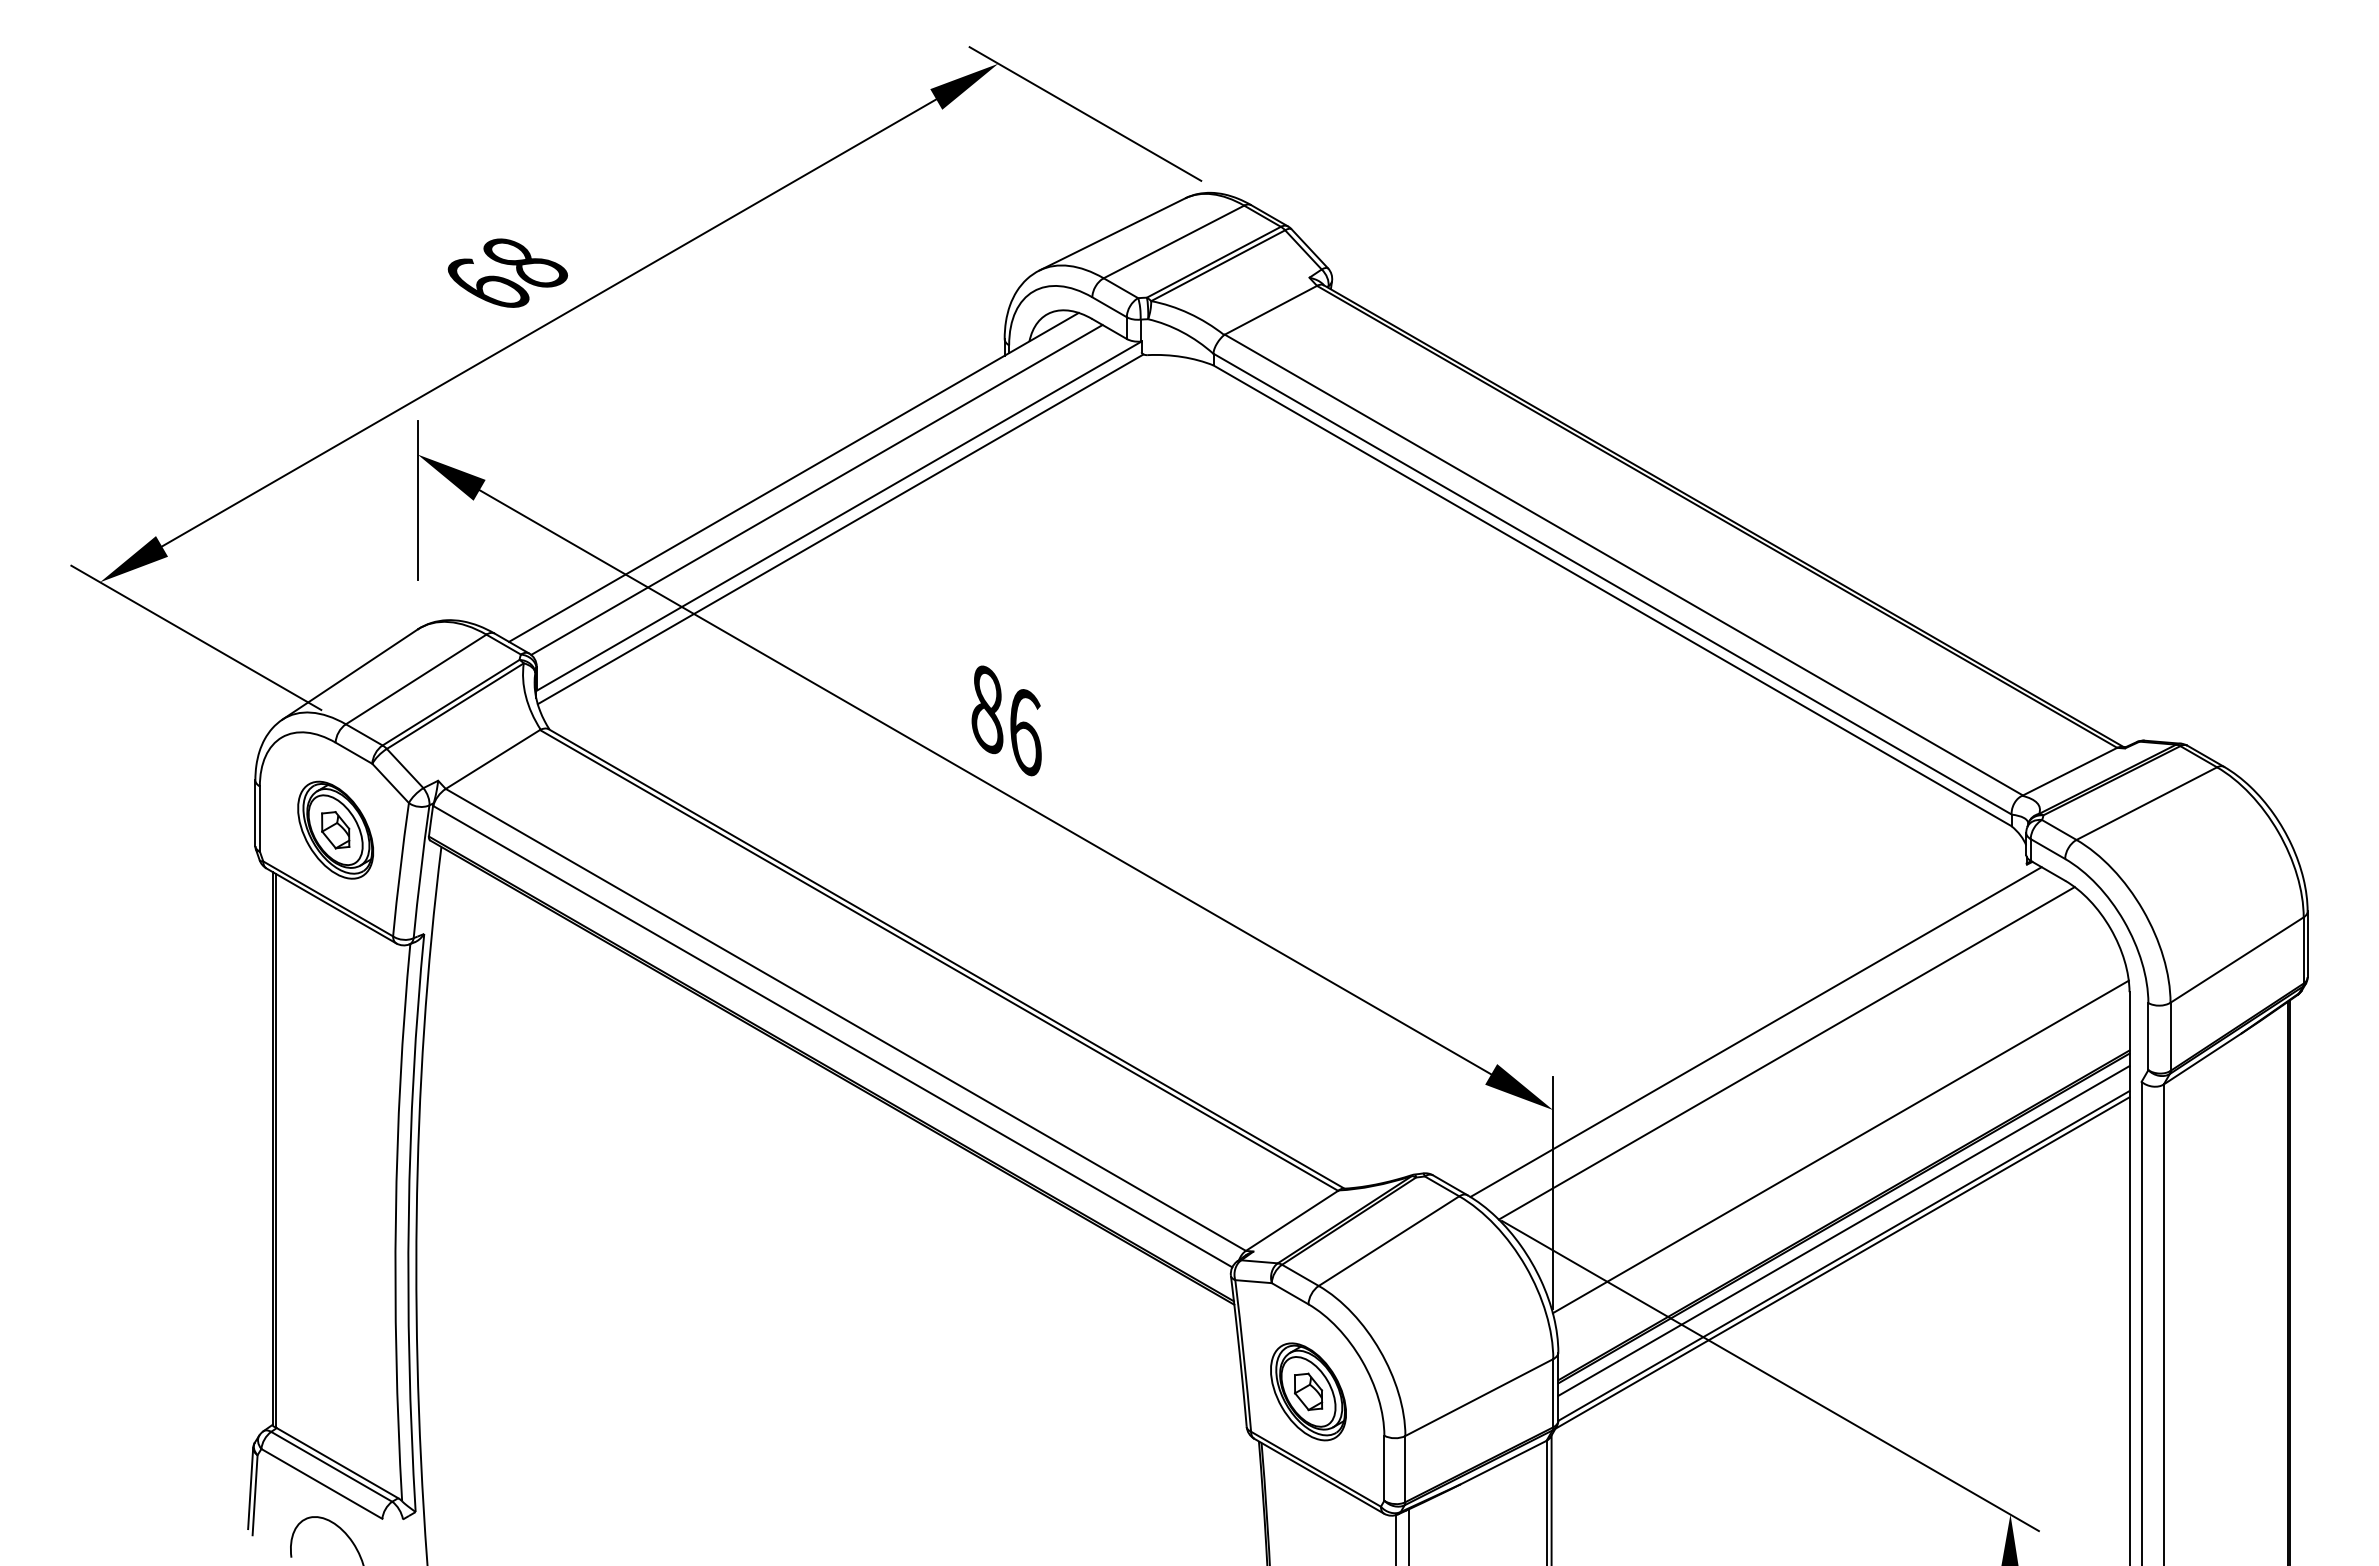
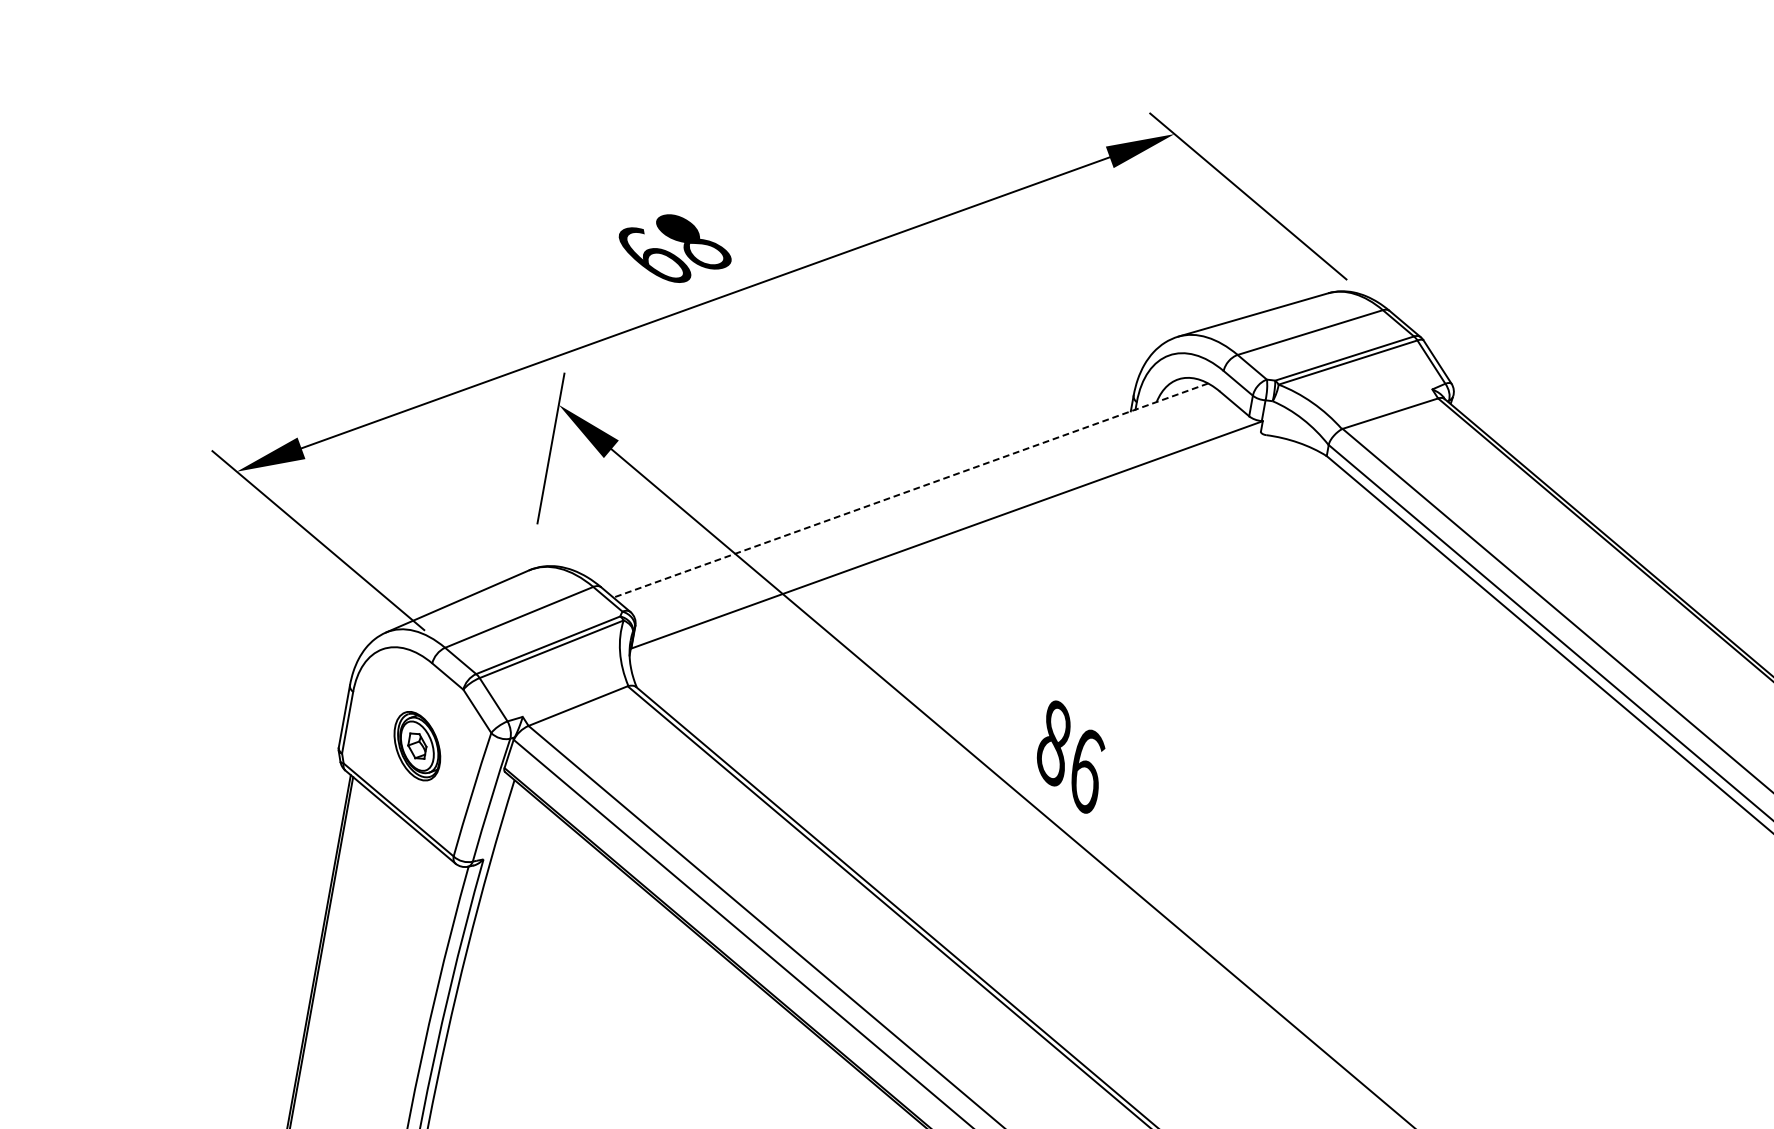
line: (793, 477) -> (910, 490), solid -> dashed
line: (816, 489) -> (930, 505), removed
line: (840, 529) -> (946, 547), removed
part: (335, 829) -> (417, 745), size x0.7

